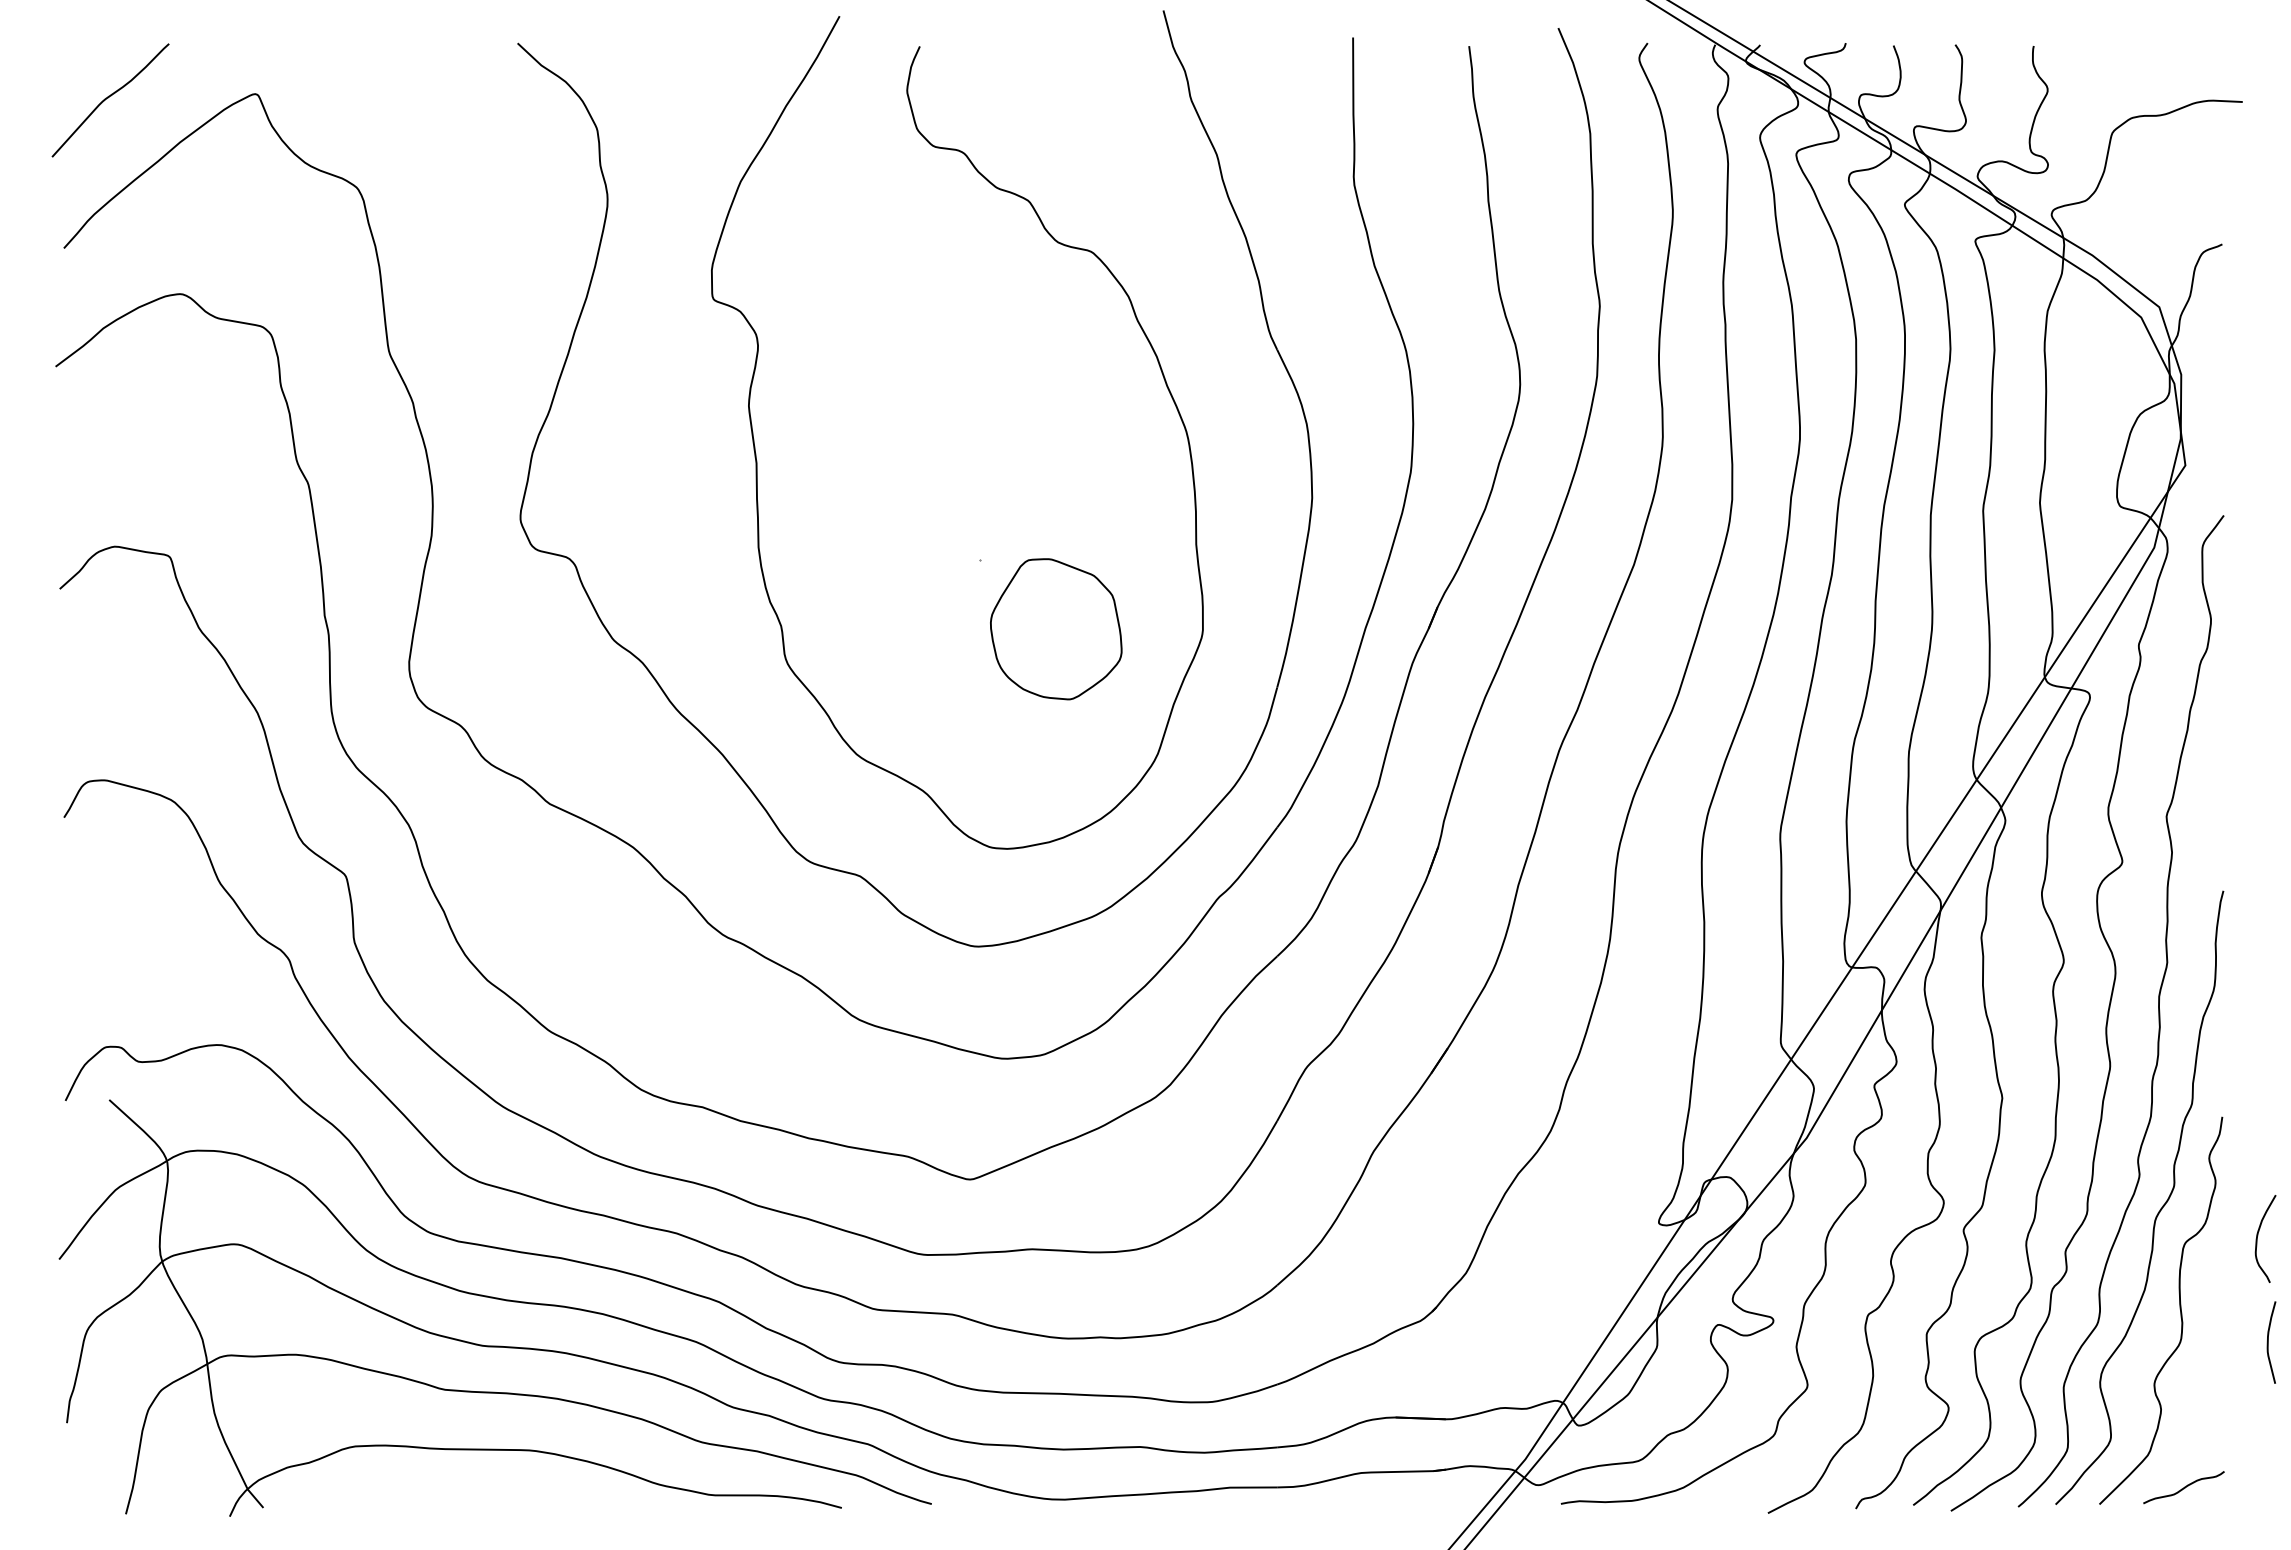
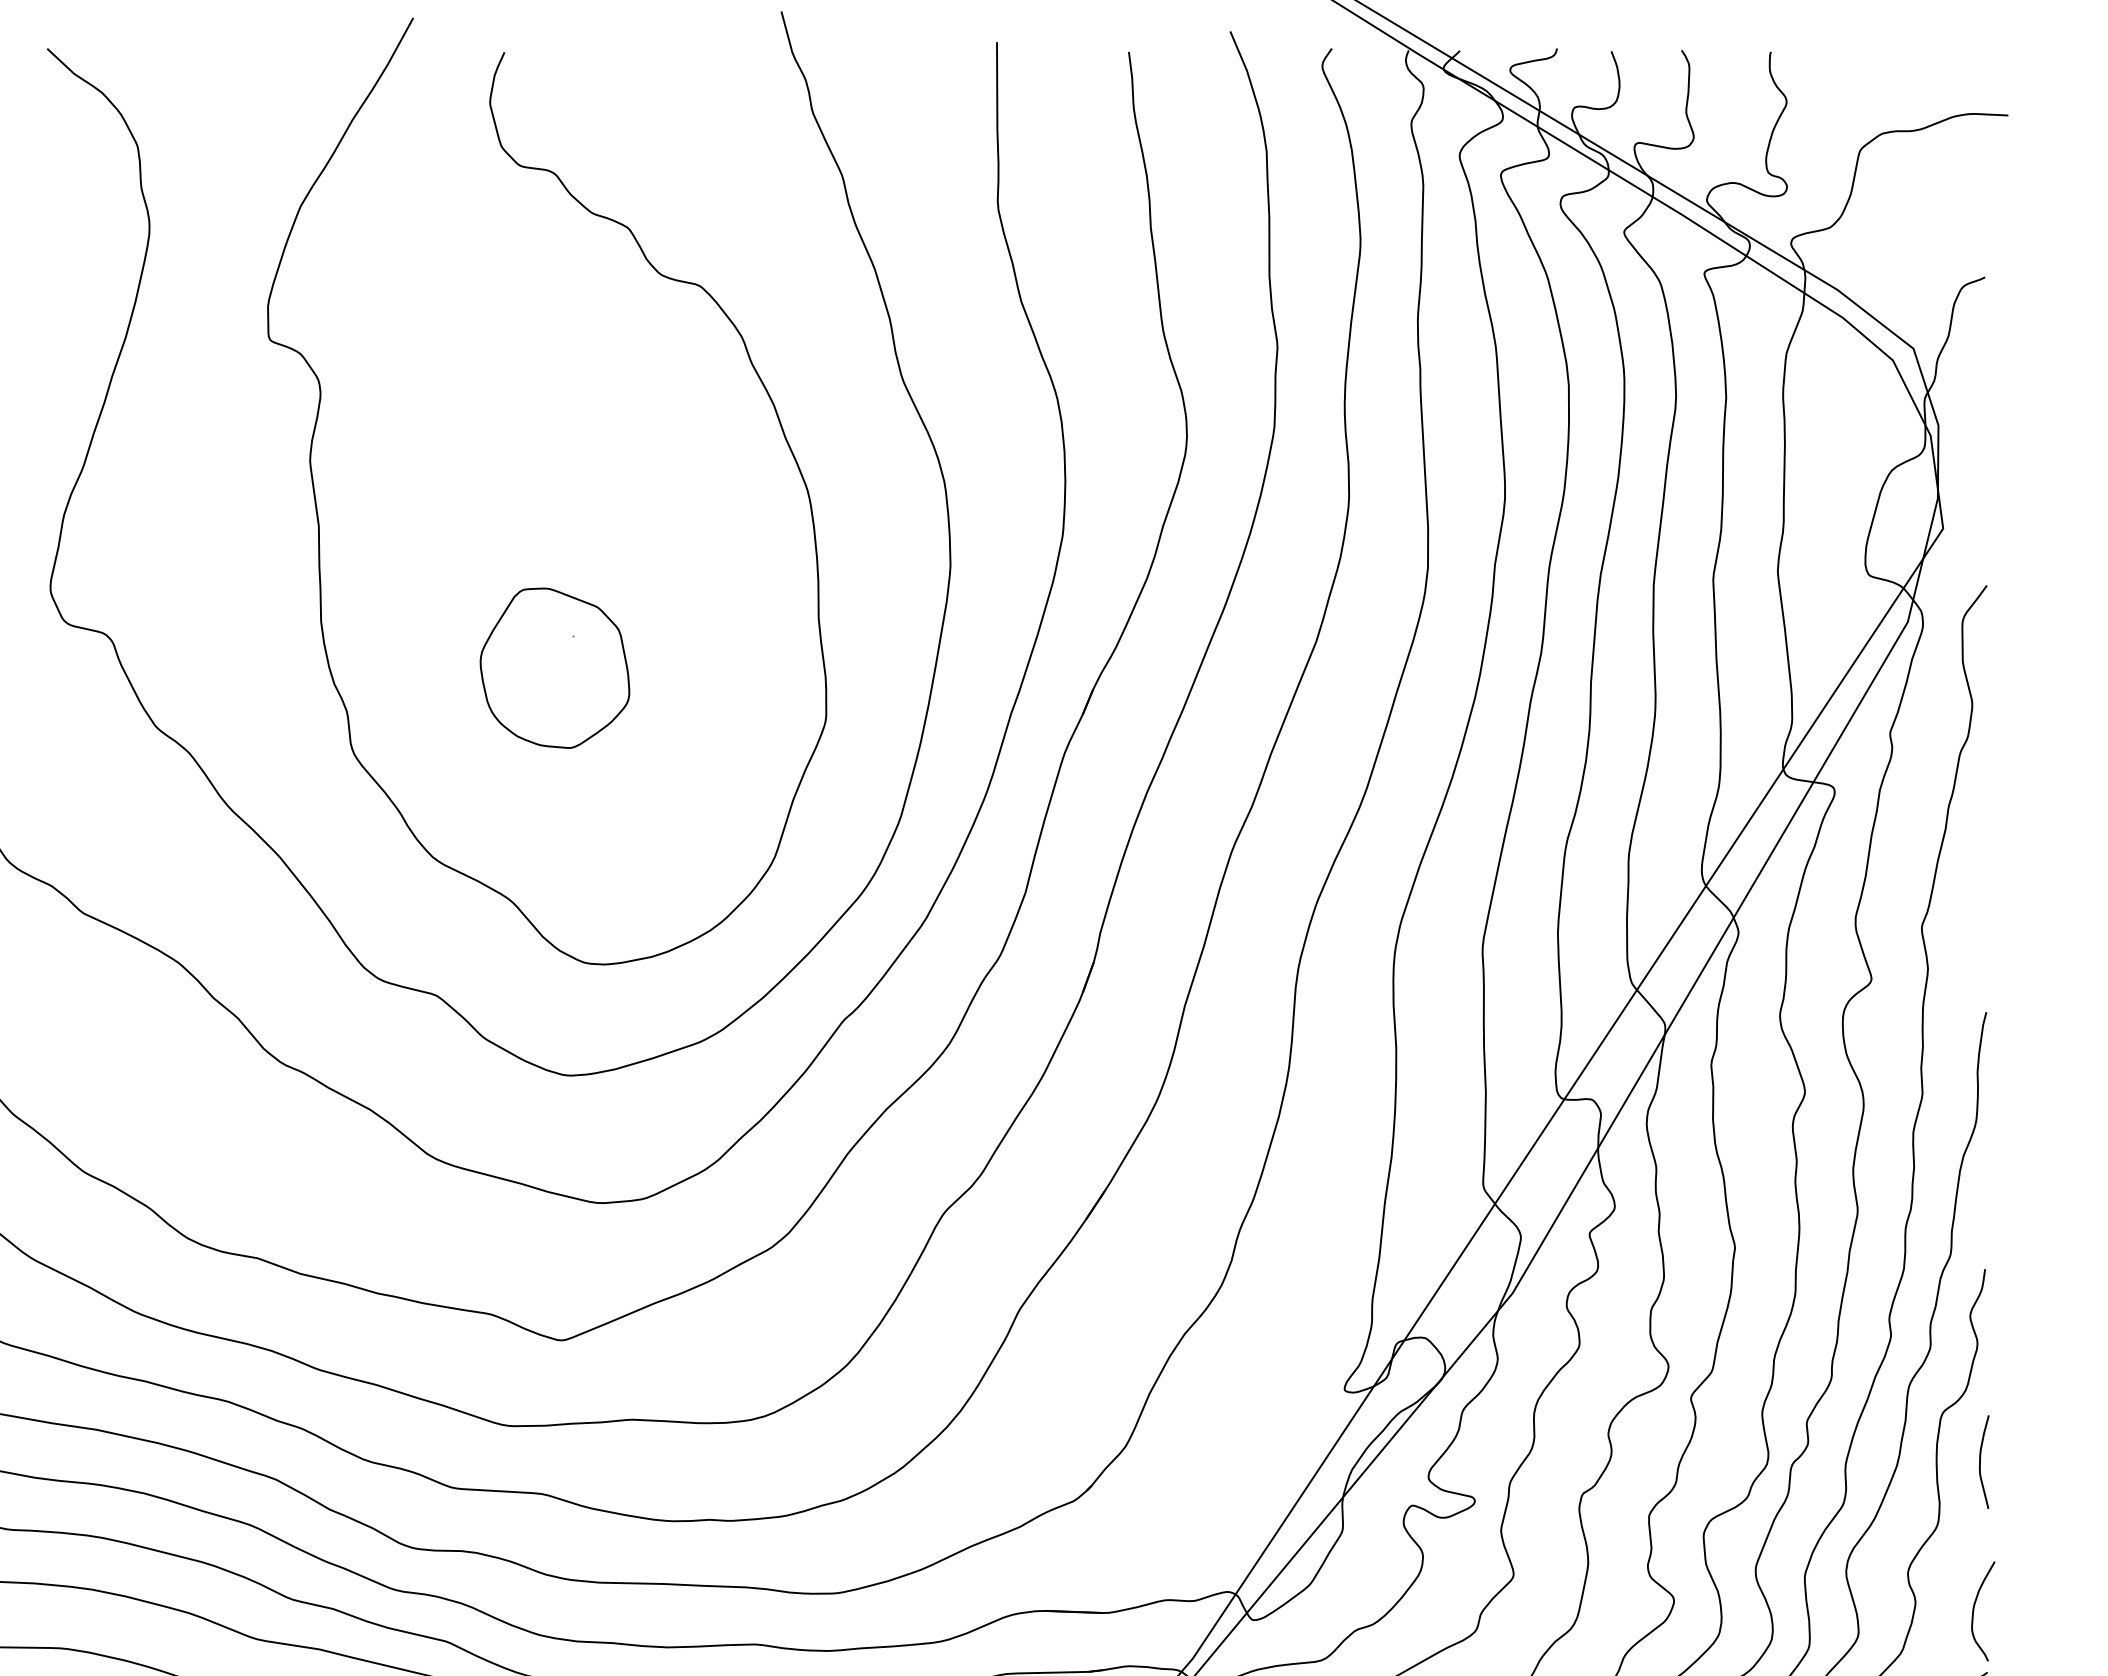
part: (1056, 629) -> (555, 668), moved
curve: (2258, 1235) -> (1975, 1607), moved
curve: (2268, 1342) -> (1980, 1462), moved

